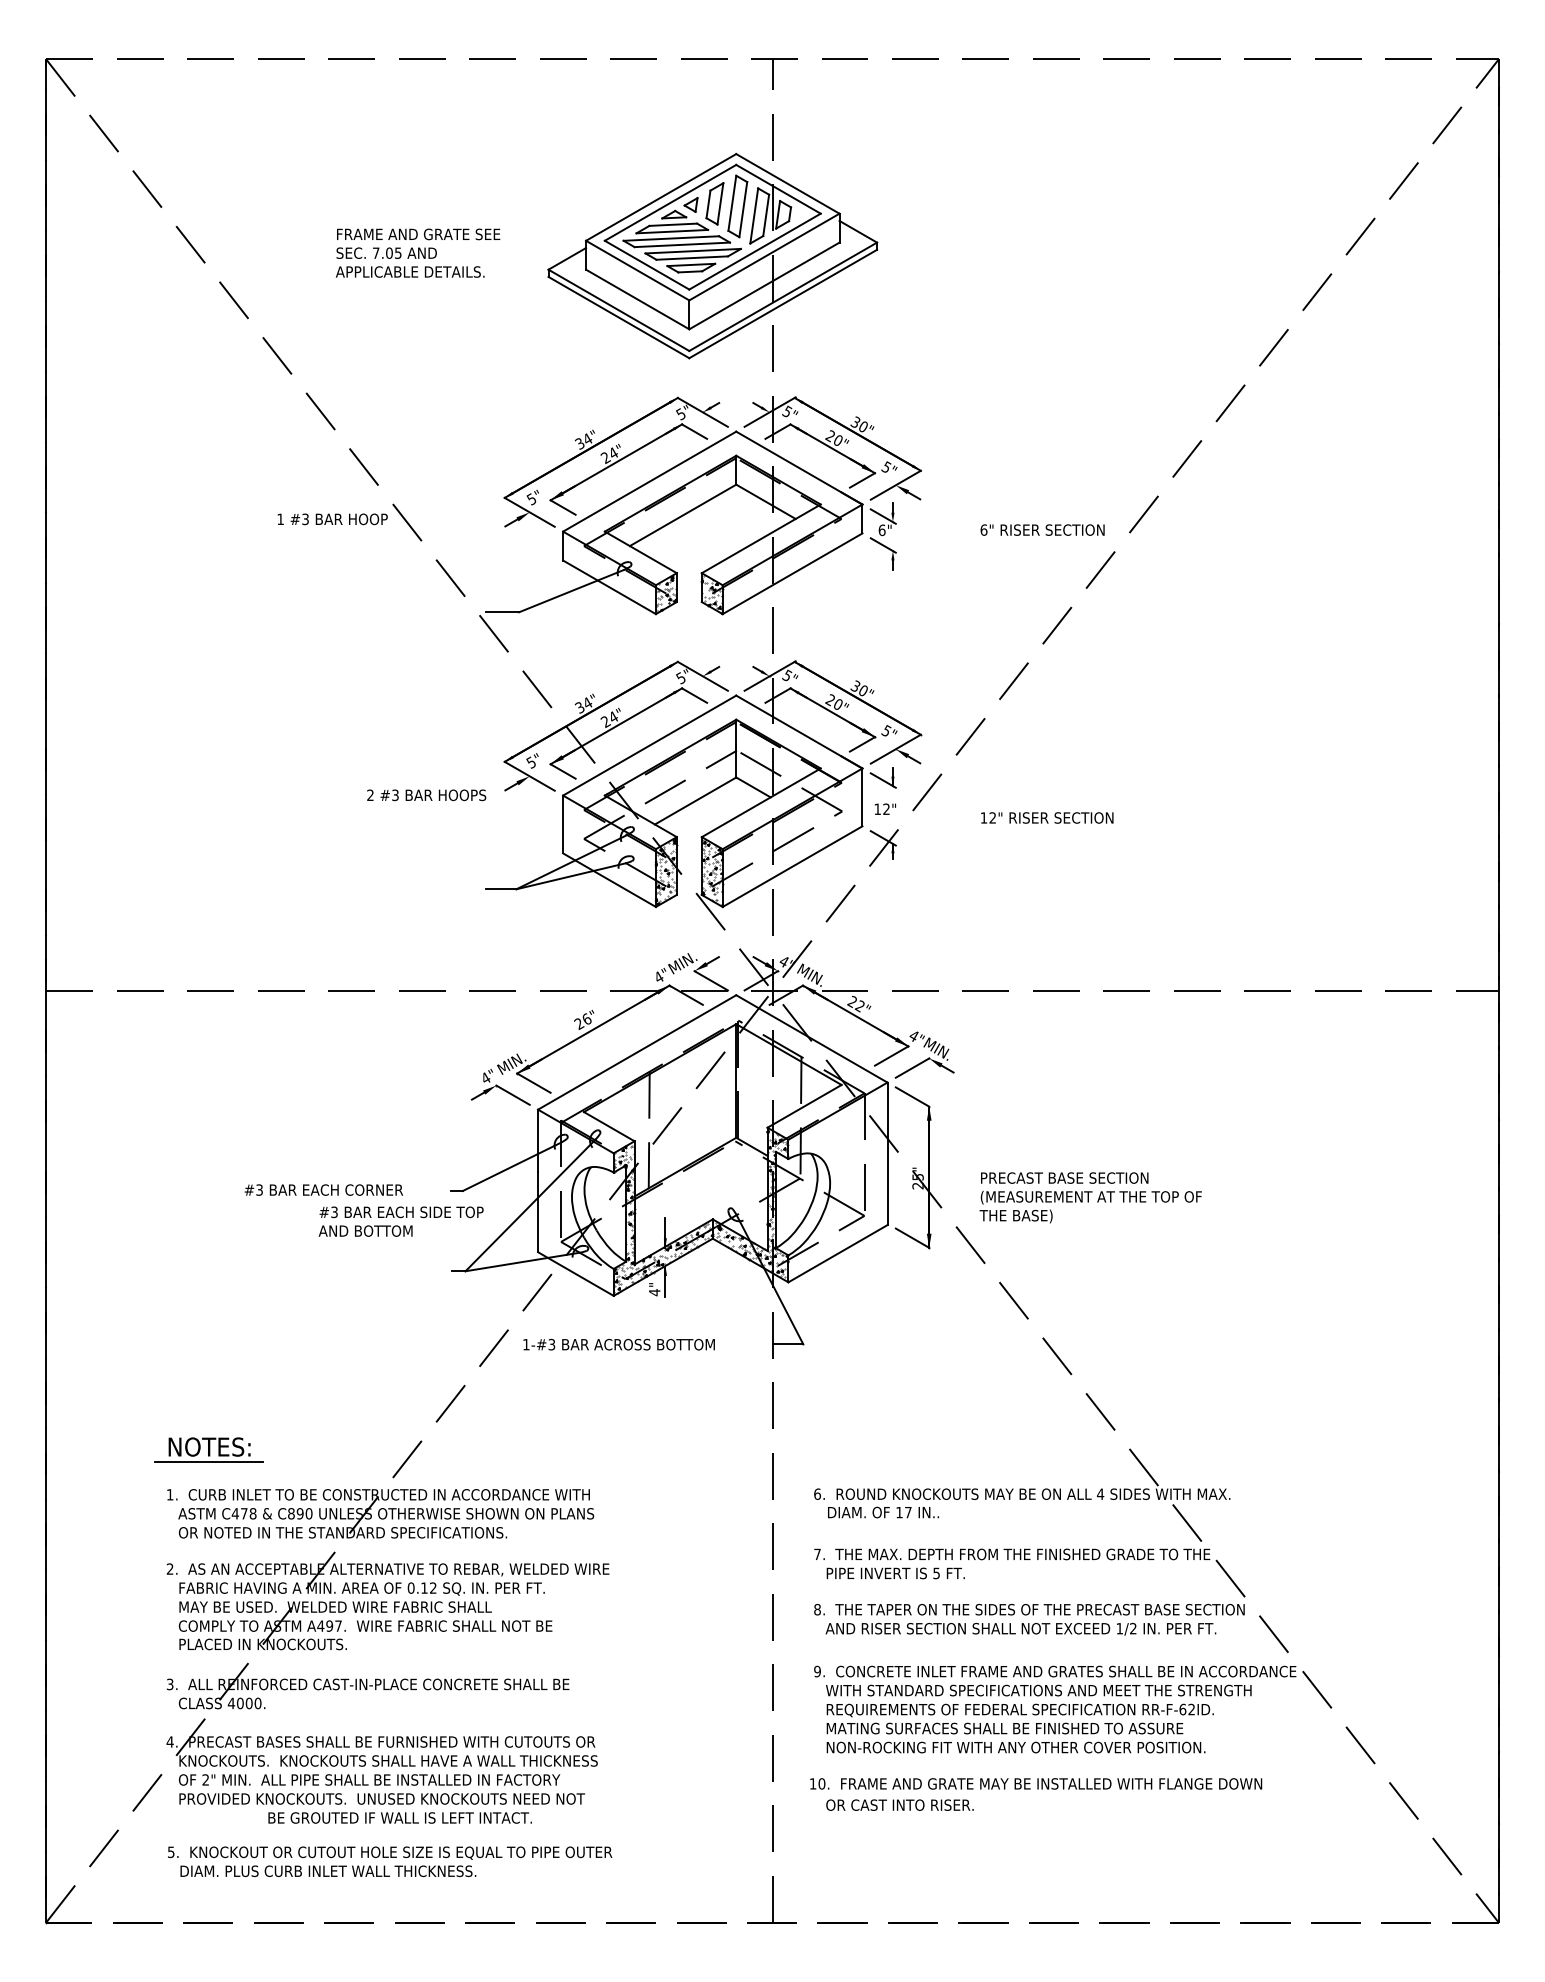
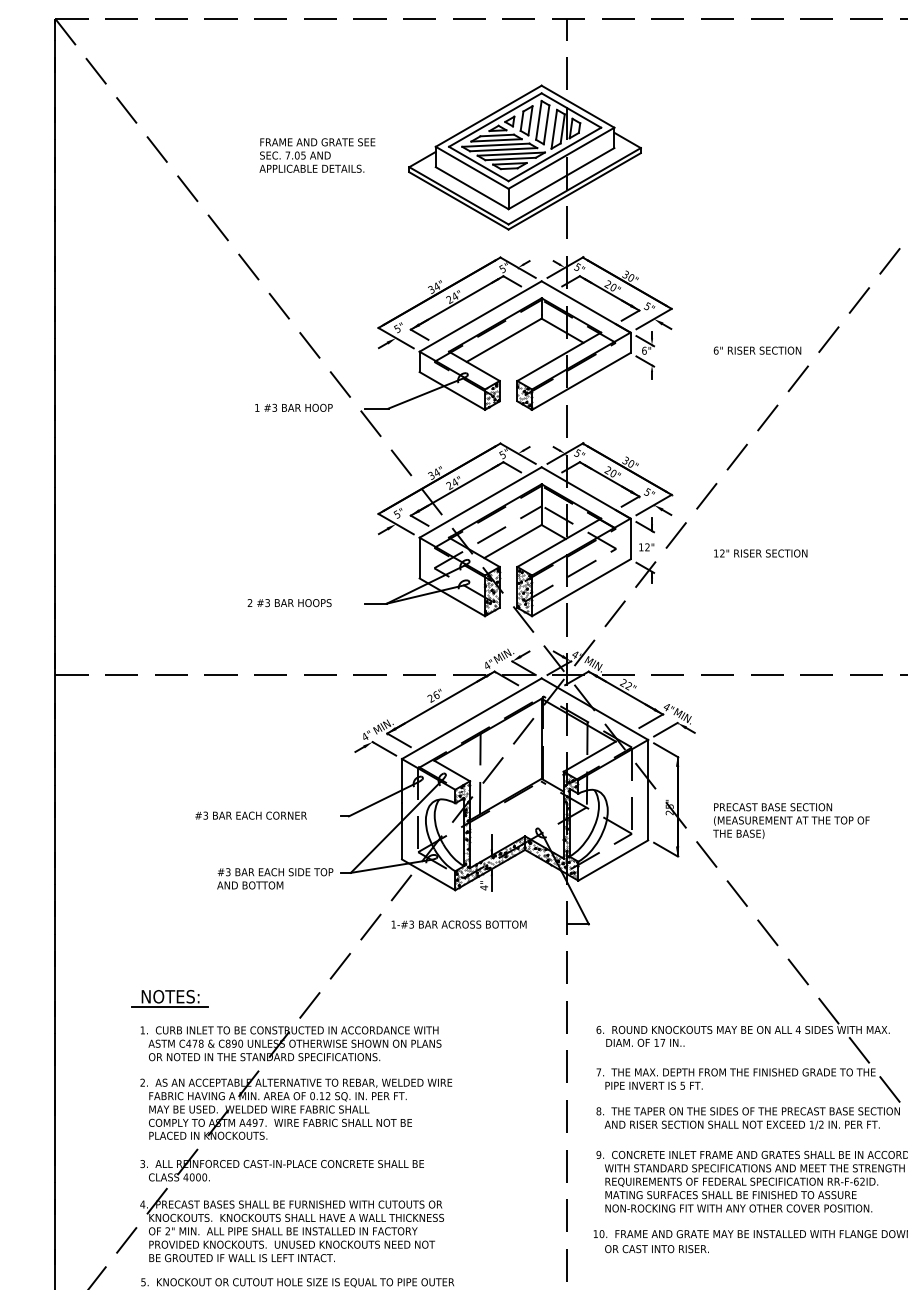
text: (332, 519) -> (293, 408), moved
text: (426, 795) -> (289, 603), moved
text: (400, 1221) -> (274, 878), moved
text: (399, 1817) -> (241, 1257), moved

